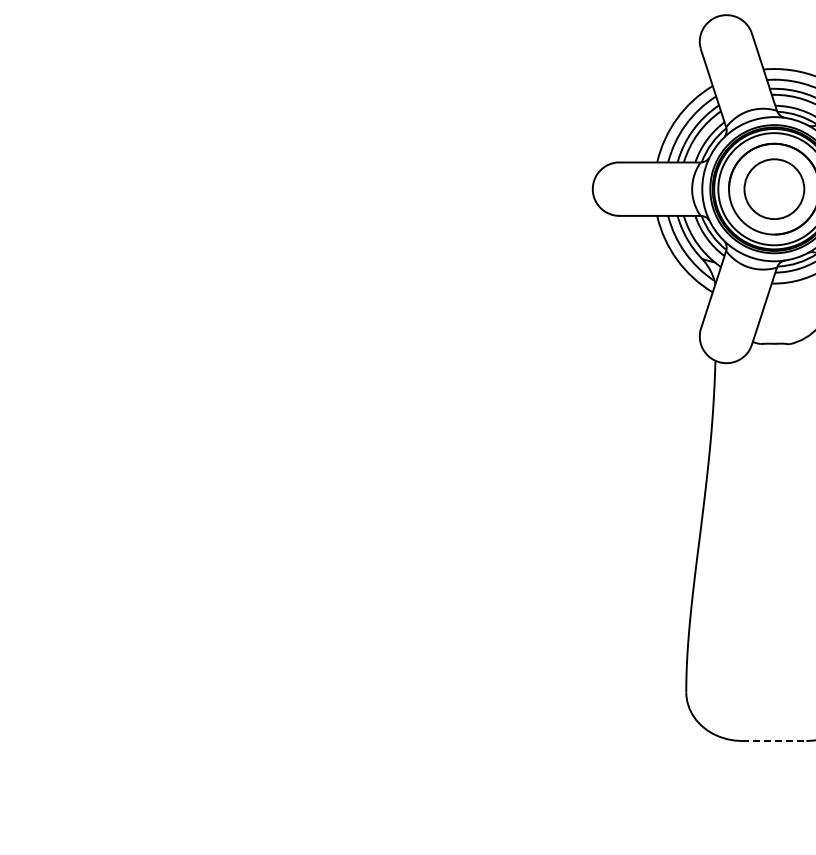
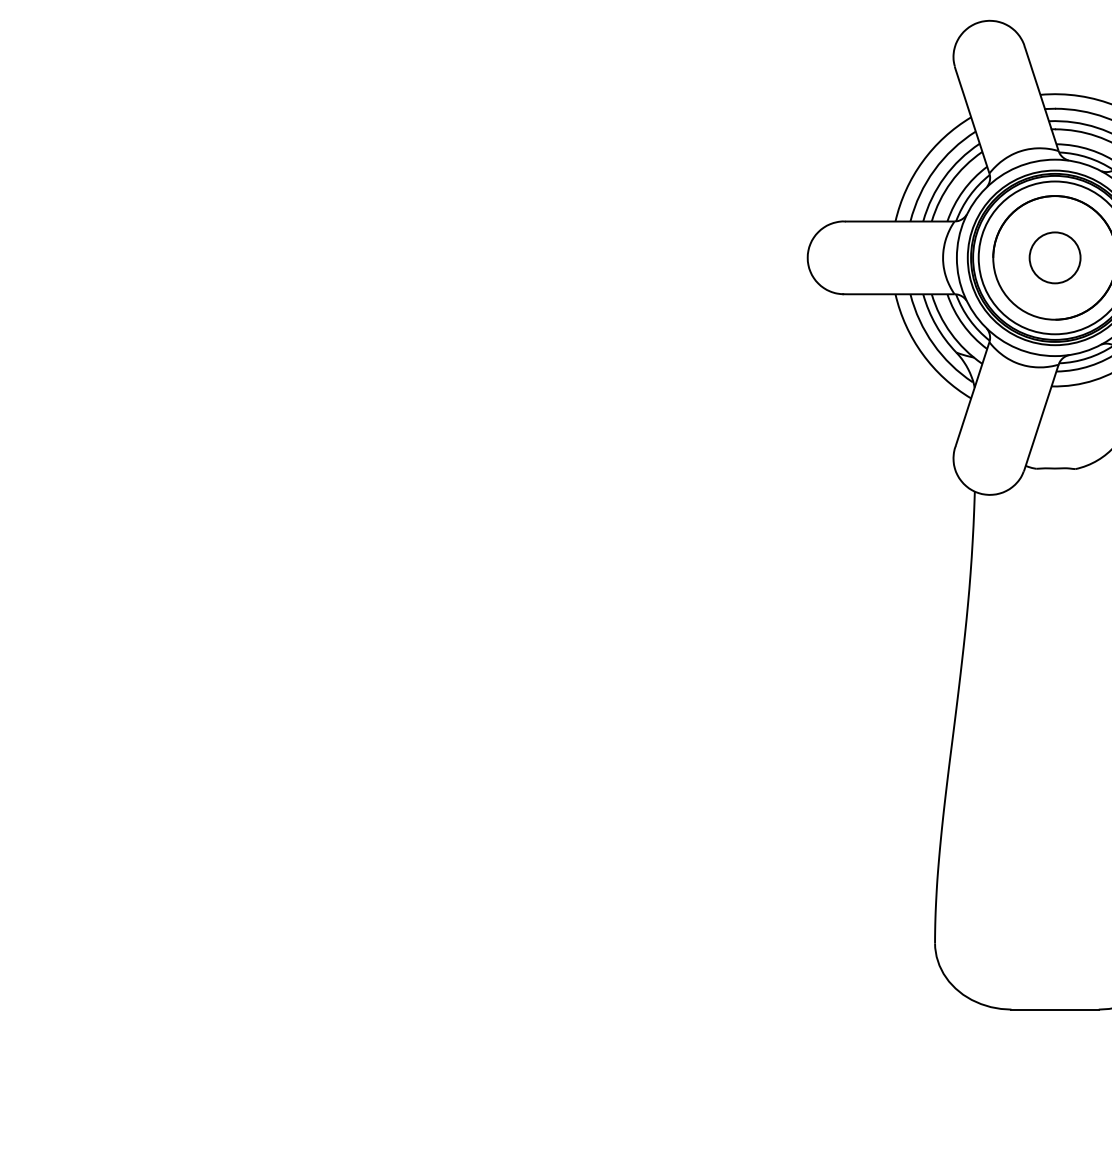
circle: (774, 188) -> (1055, 256), size x0.62
line: (774, 741) -> (1055, 1010), dashed -> solid

